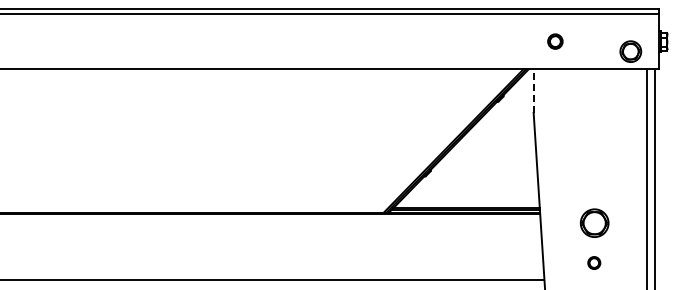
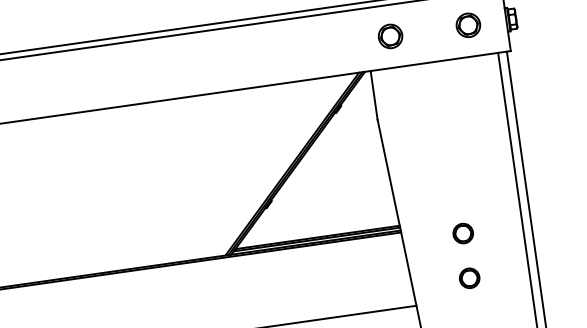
part: (555, 41) -> (390, 36), size x1.43
part: (630, 51) -> (468, 25), moved
line: (533, 91) -> (374, 95), dashed -> solid
part: (593, 222) -> (462, 233), size x0.62
part: (593, 262) -> (468, 277), size x1.43

